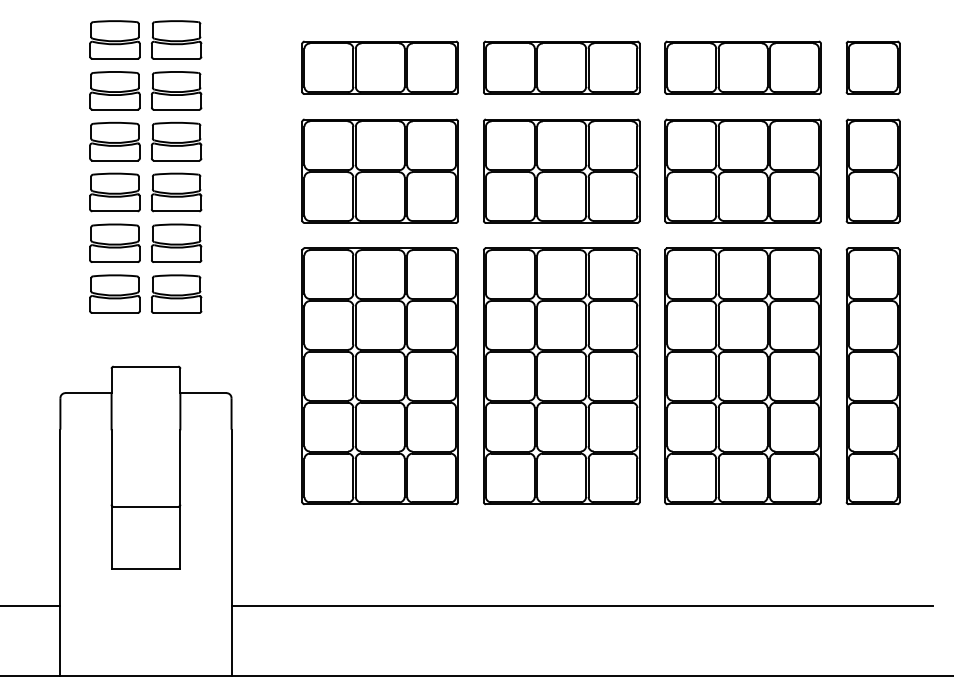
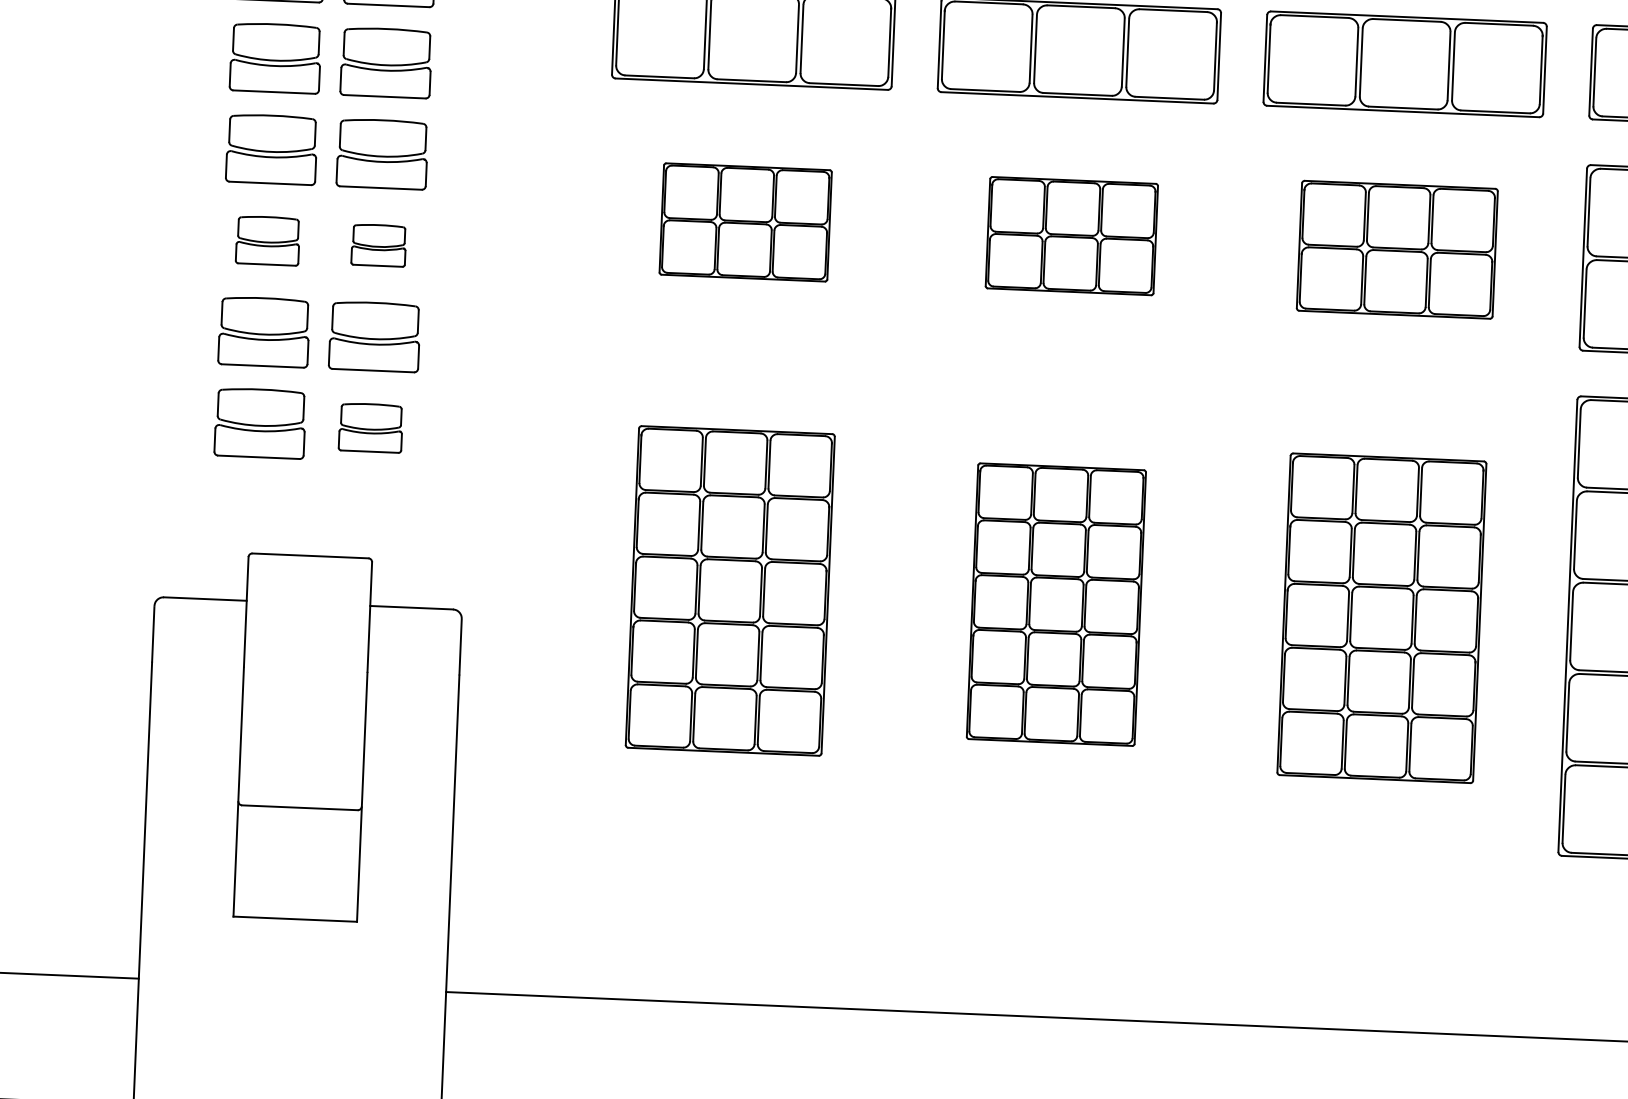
part: (379, 170) -> (744, 221), size x0.6
part: (561, 170) -> (1071, 234), size x0.6
part: (742, 170) -> (1396, 248), size x0.7
part: (114, 192) -> (267, 240), size x0.7
part: (176, 192) -> (378, 245), size x0.6
part: (176, 293) -> (370, 426), size x0.7
part: (379, 376) -> (729, 591), size x0.7
part: (561, 376) -> (1055, 604), size x0.6
part: (742, 376) -> (1380, 618), size x0.7

